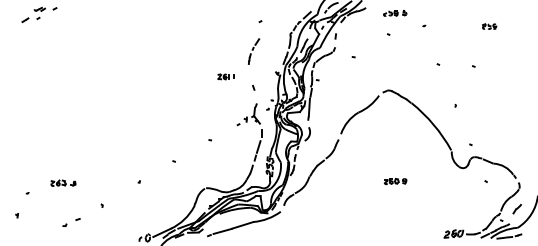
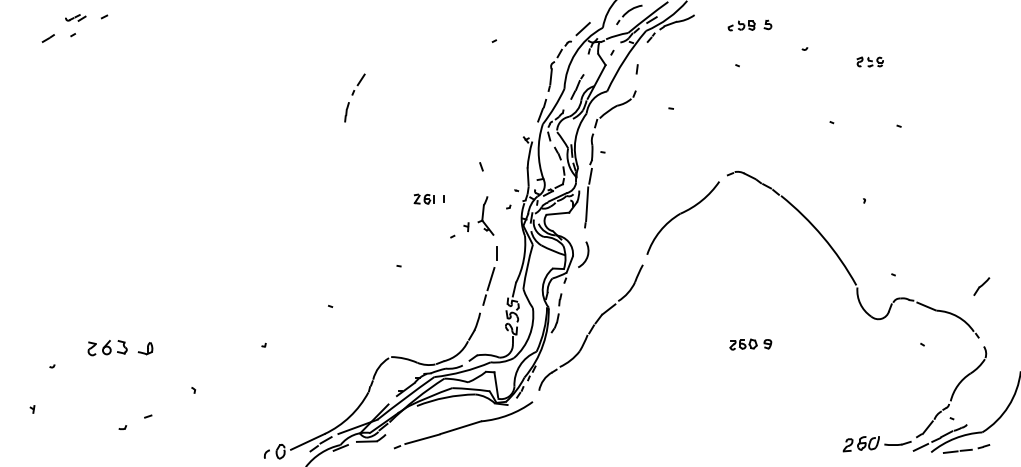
part: (489, 26) -> (870, 61), moved
part: (253, 51) -> (353, 97), moved
part: (225, 76) -> (427, 198), moved
part: (63, 182) -> (120, 346), size x1.4
part: (516, 209) -> (980, 287), moved

